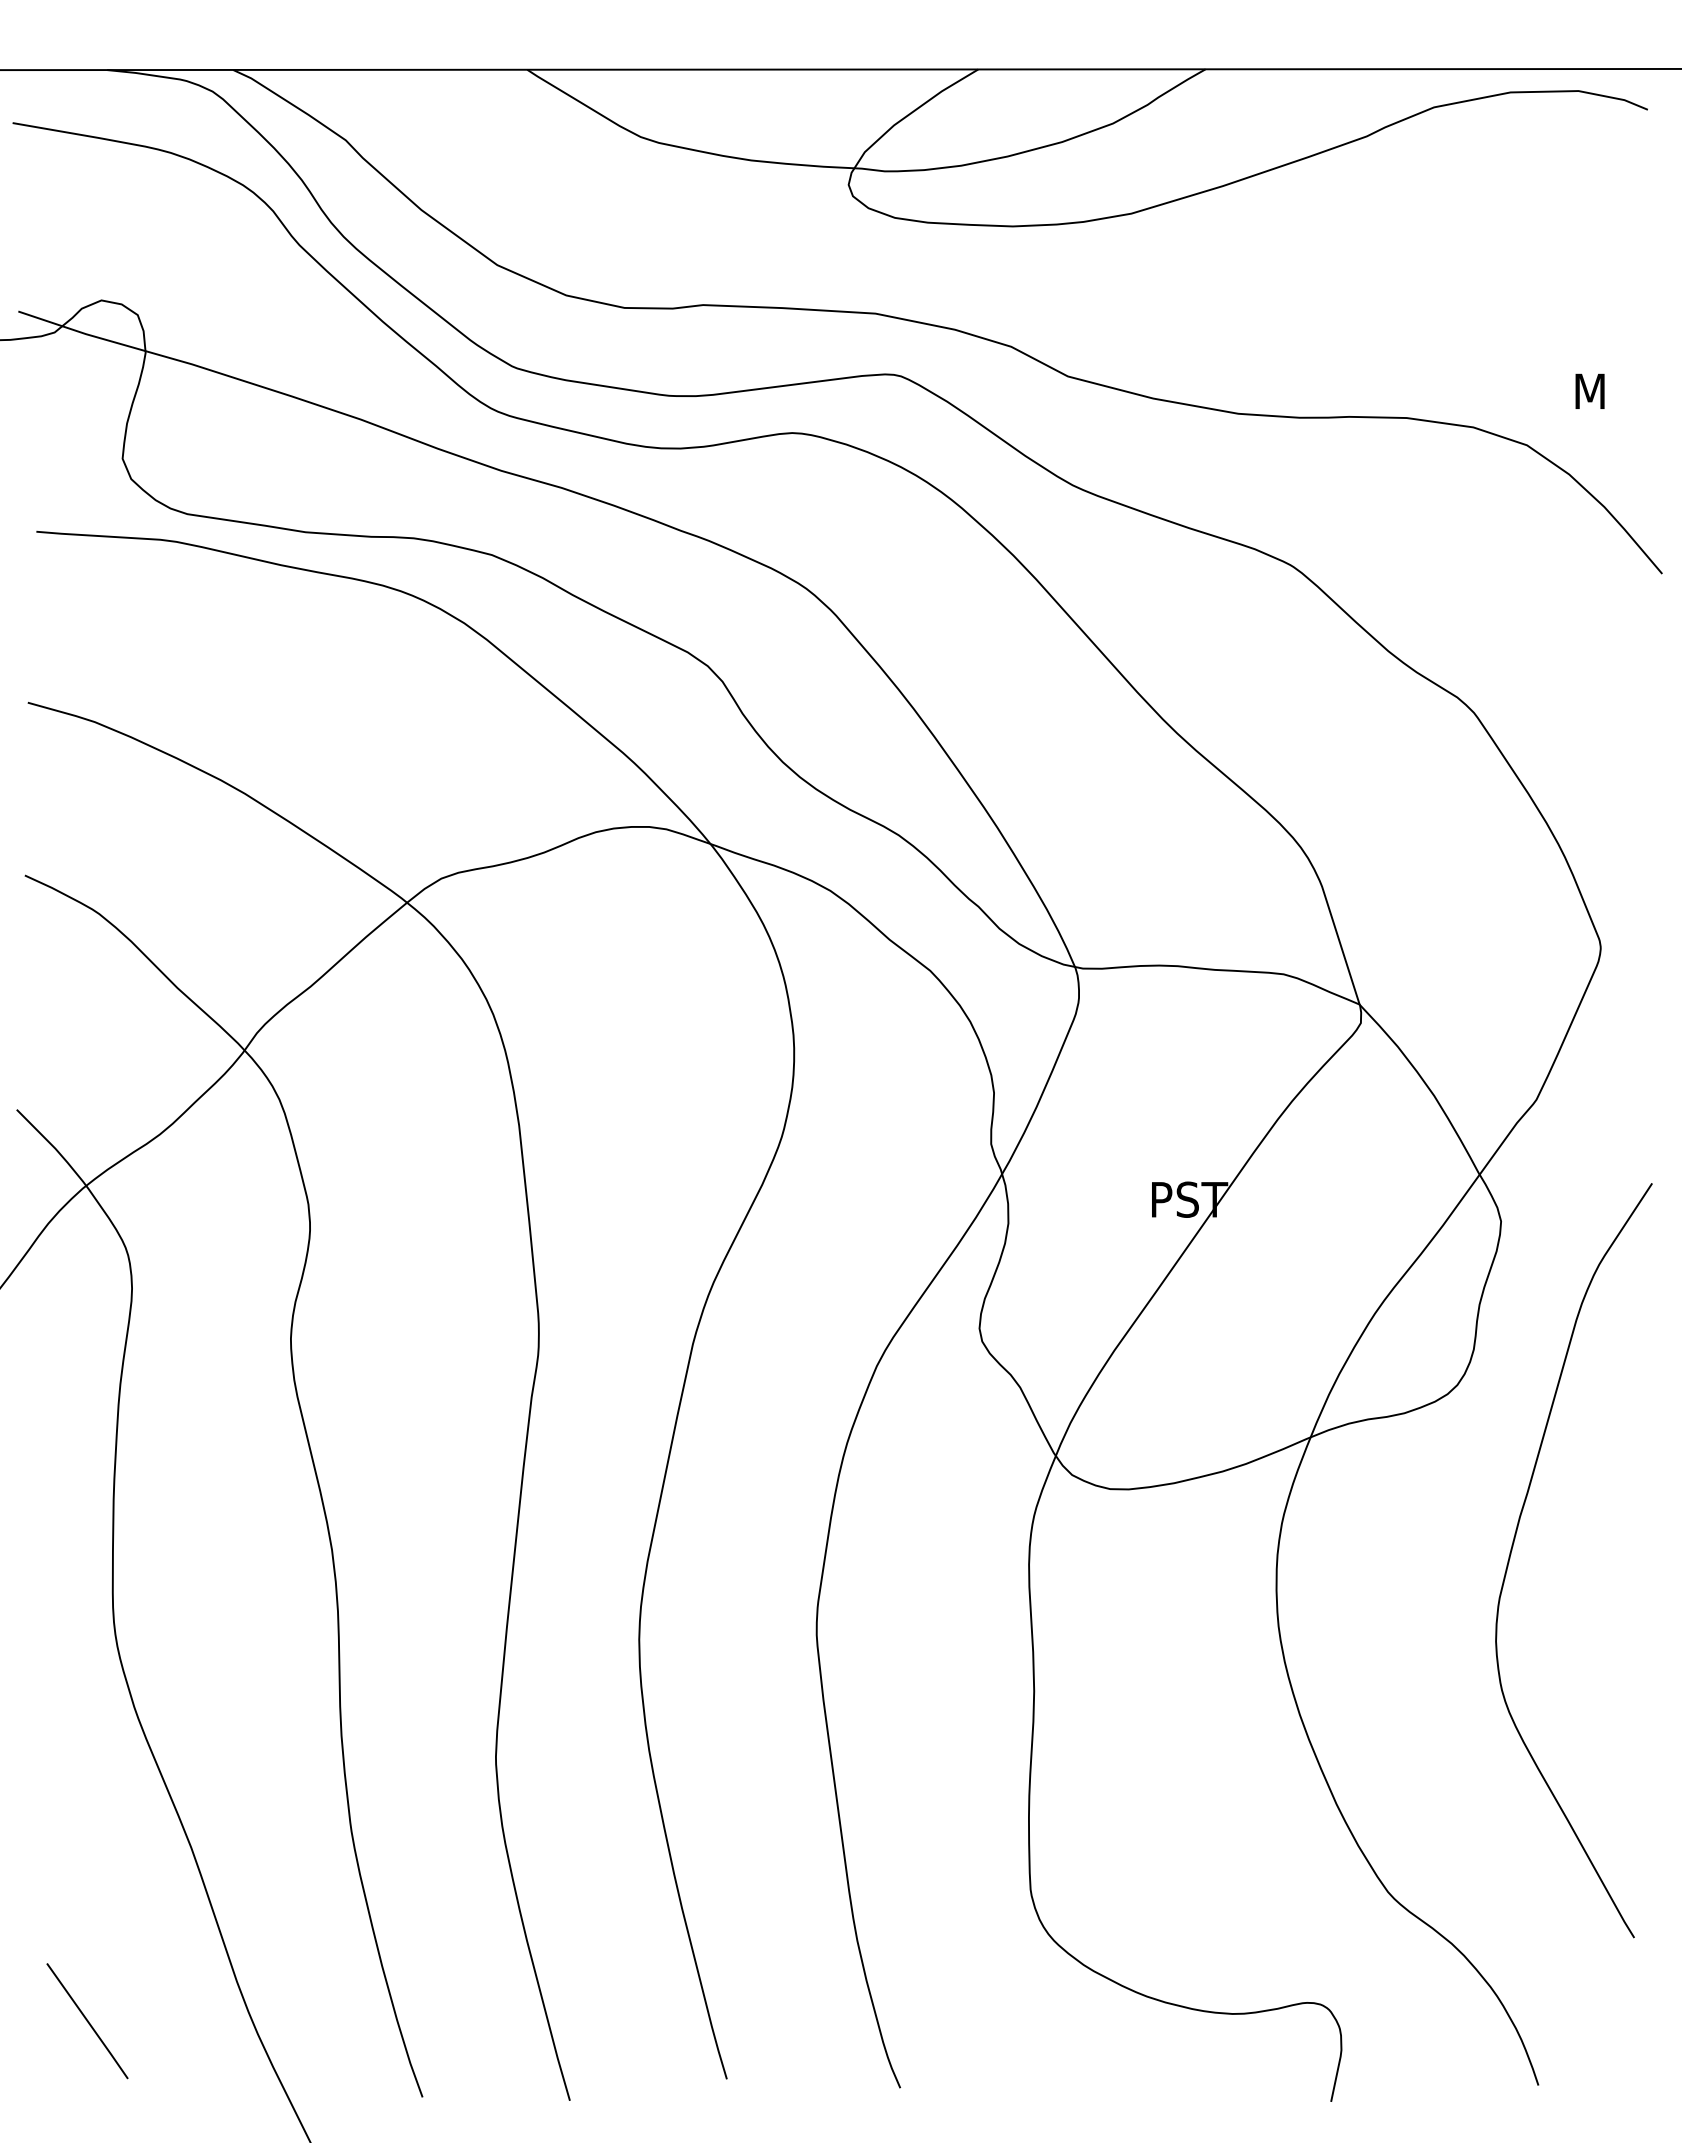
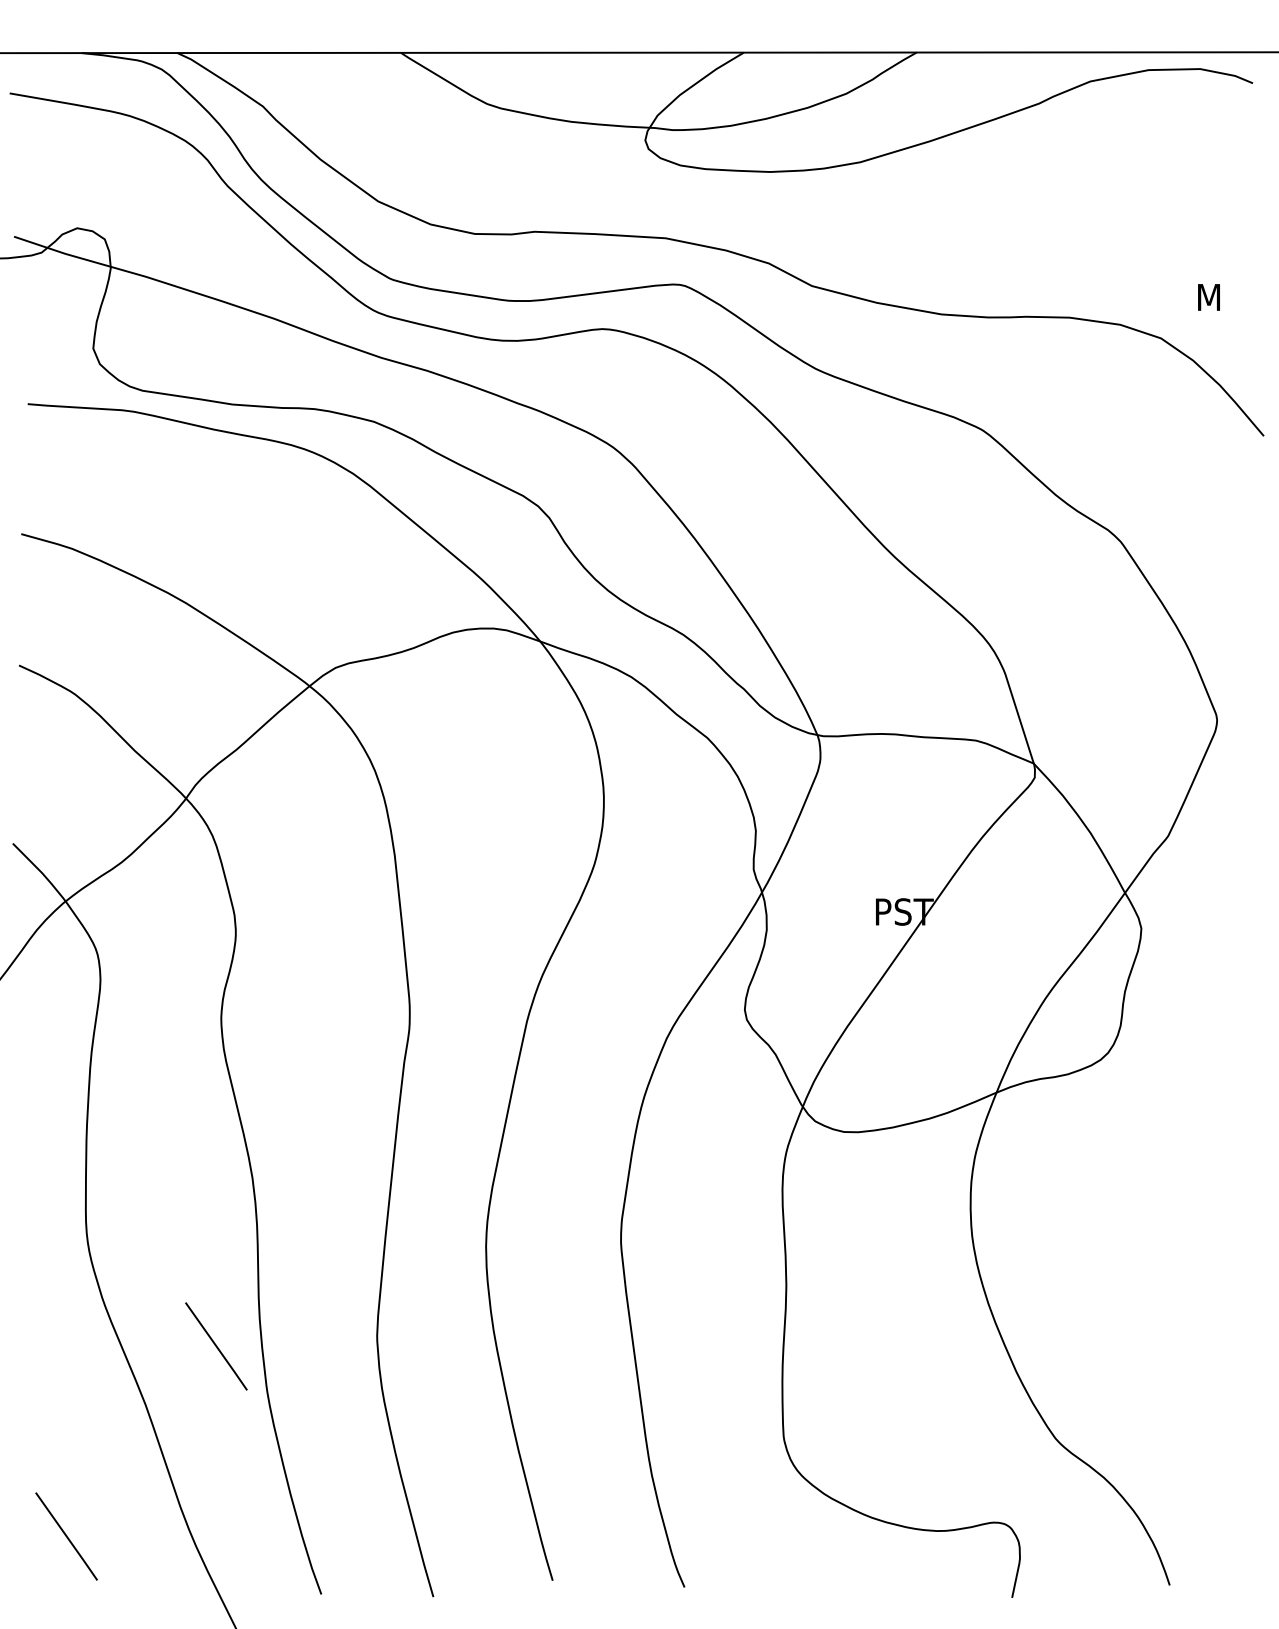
curve: (1513, 1546) -> (1150, 1175), removed
line: (284, 1771) -> (216, 1346), added

